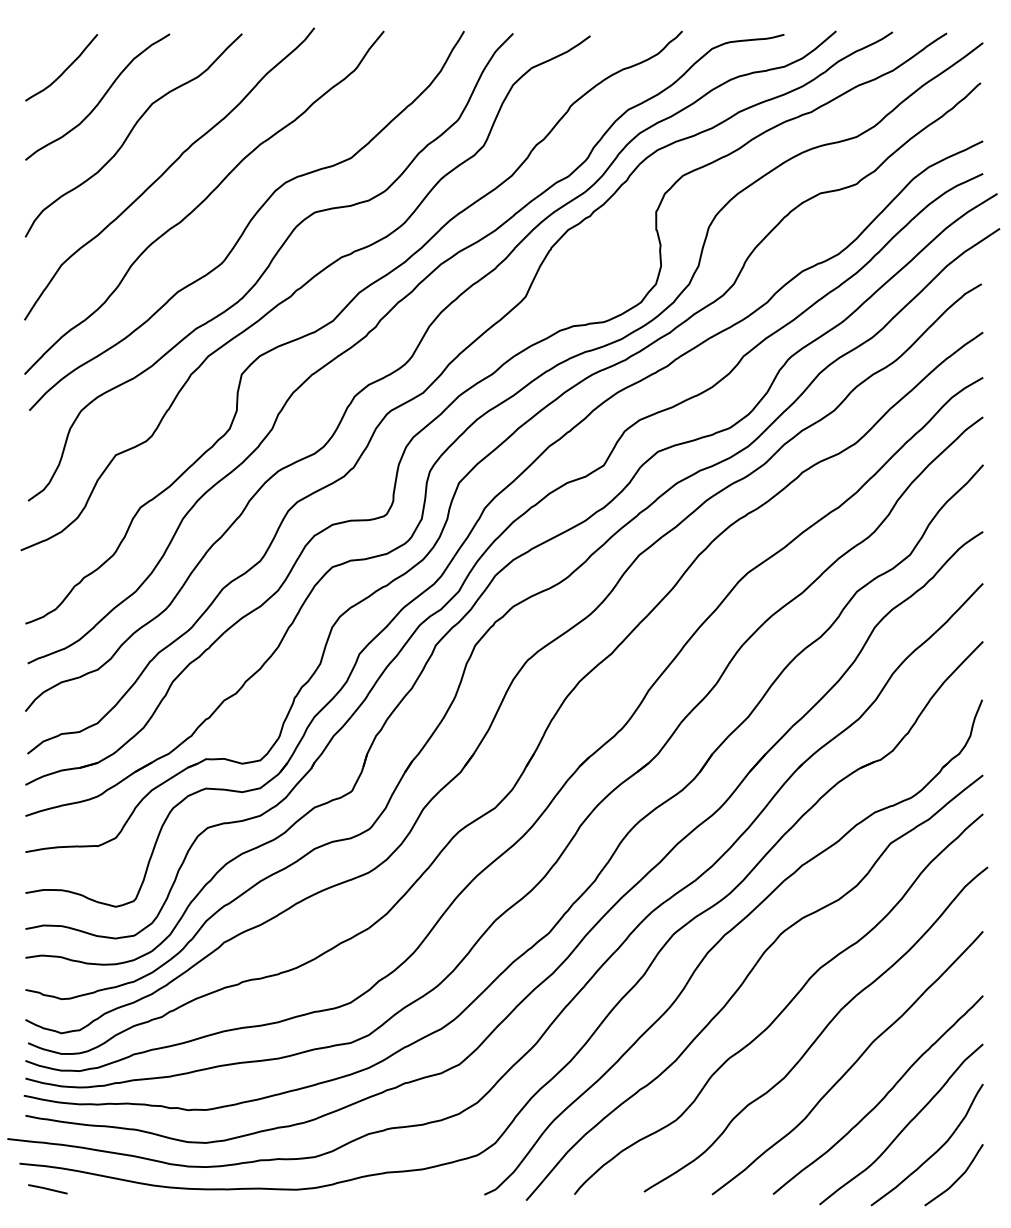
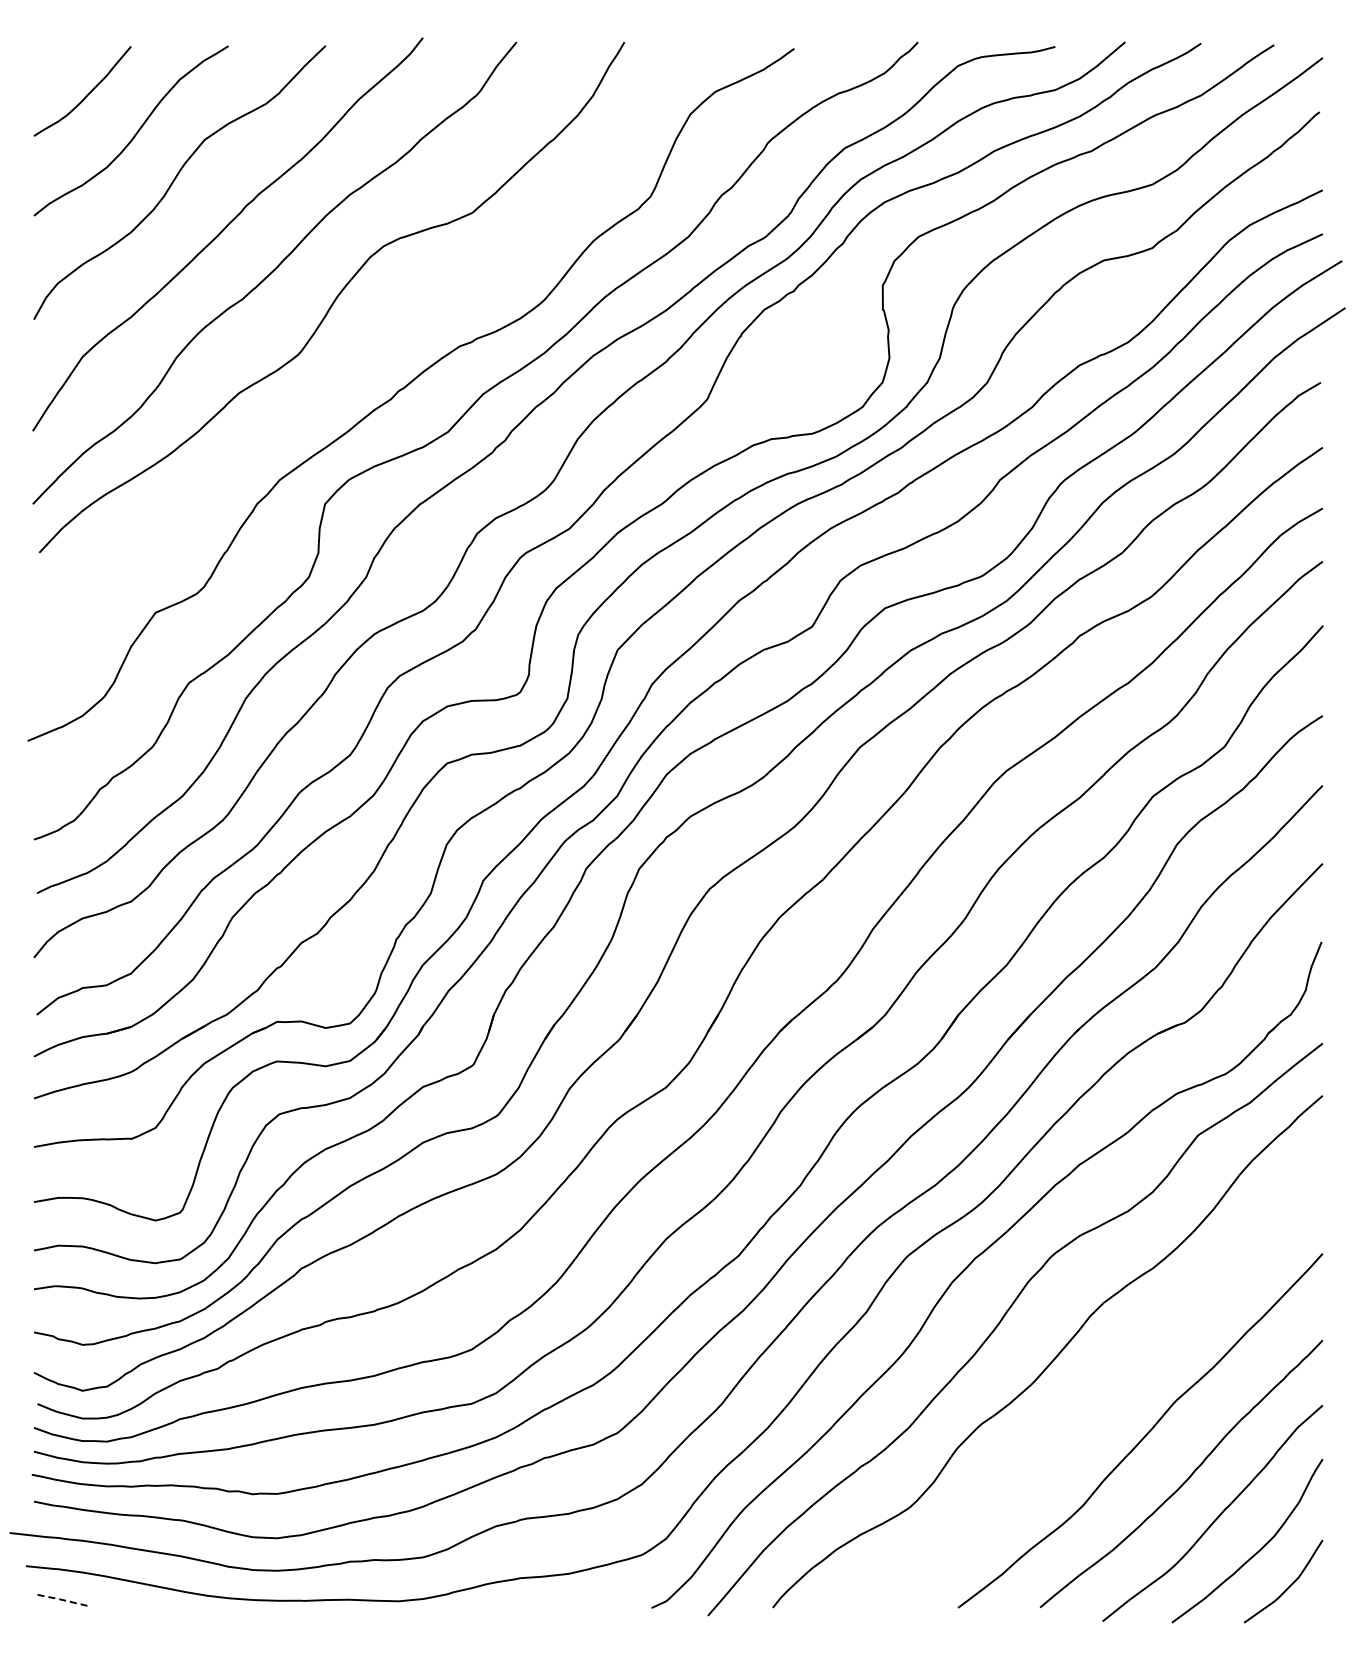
curve: (269, 266) -> (362, 358), removed
curve: (820, 1032) -> (1104, 1389), removed
line: (47, 1189) -> (63, 1600), solid -> dashed

